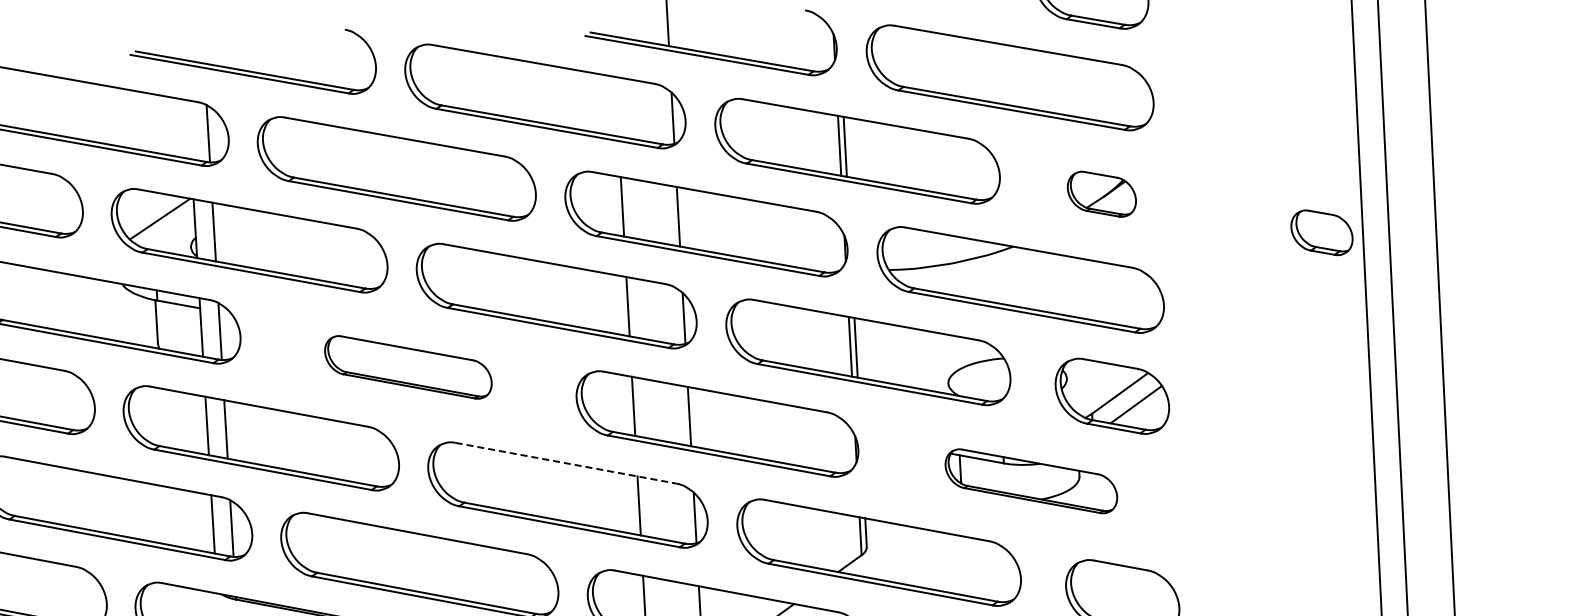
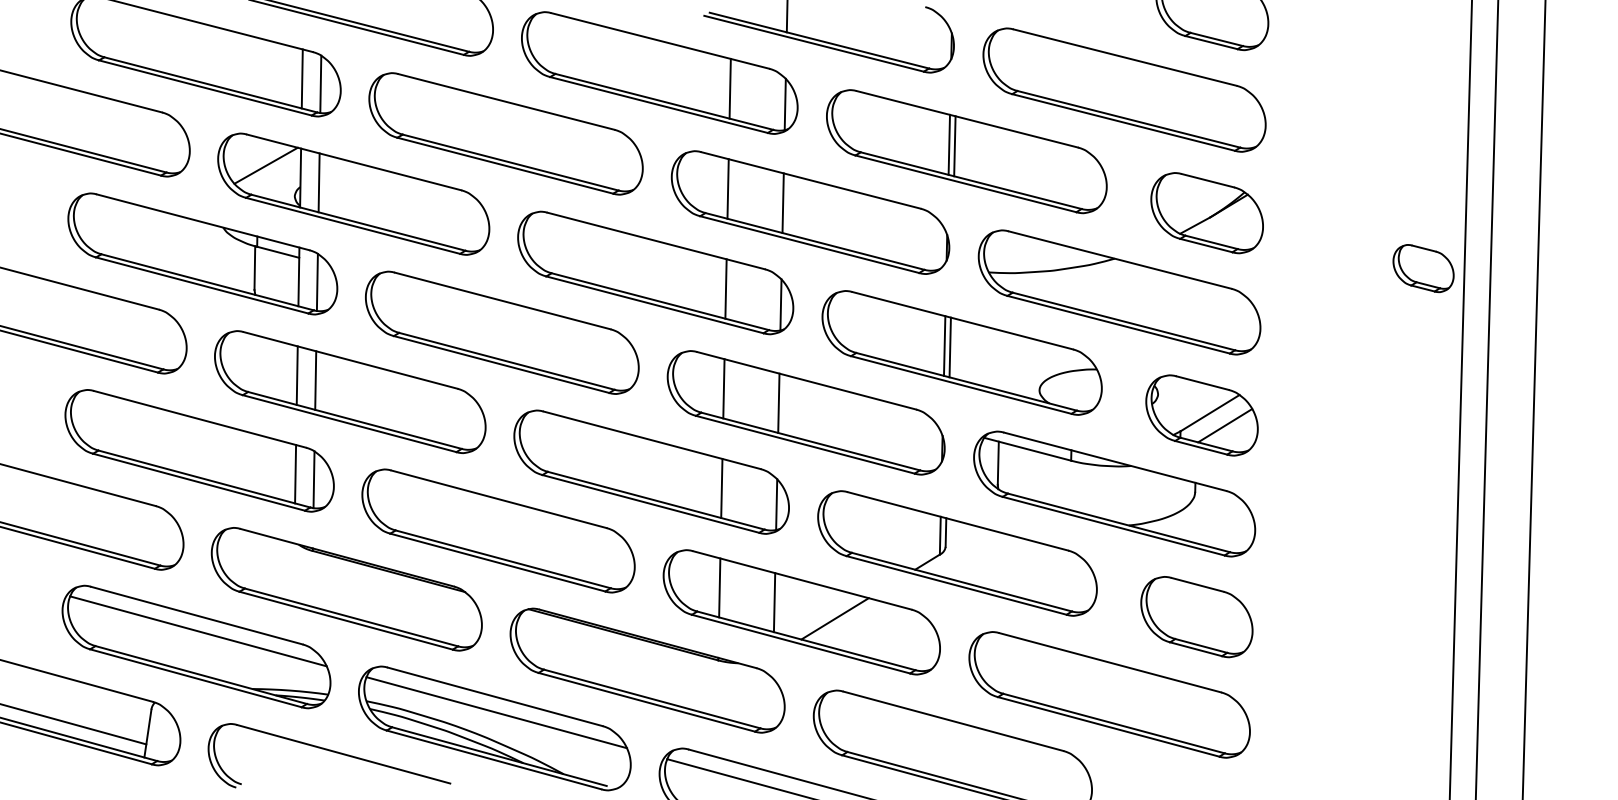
line: (616, 106) -> (729, 88), added
line: (188, 129) -> (301, 78), added
part: (1101, 194) -> (1206, 213), size x1.67
part: (408, 367) -> (502, 332), size x1.67
line: (566, 463) -> (652, 440), dashed -> solid
part: (1031, 480) -> (1114, 493), size x1.67

